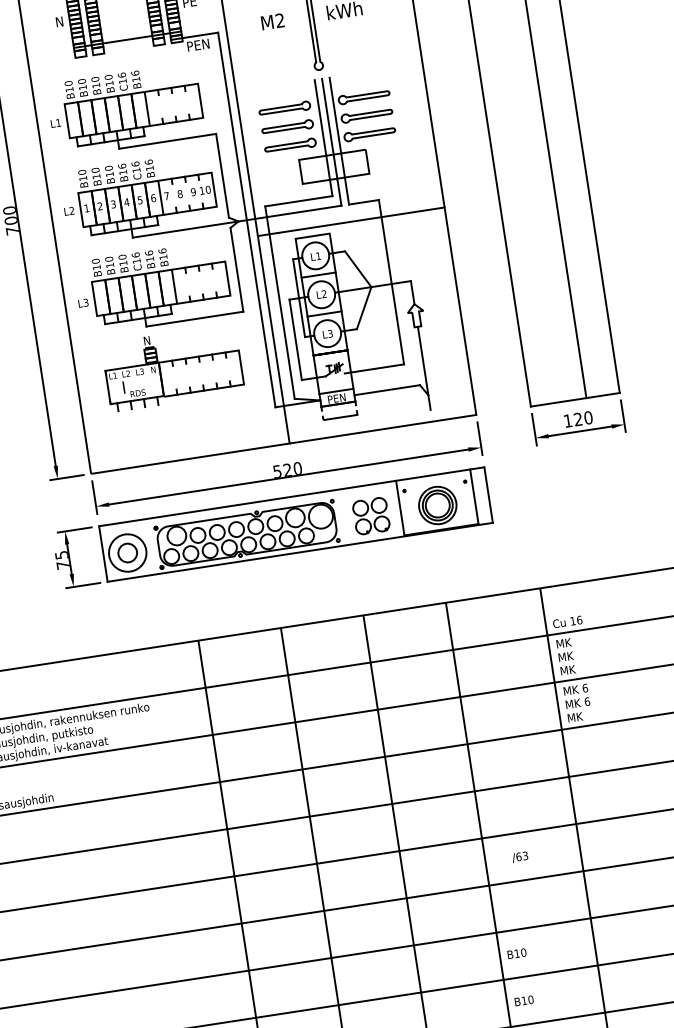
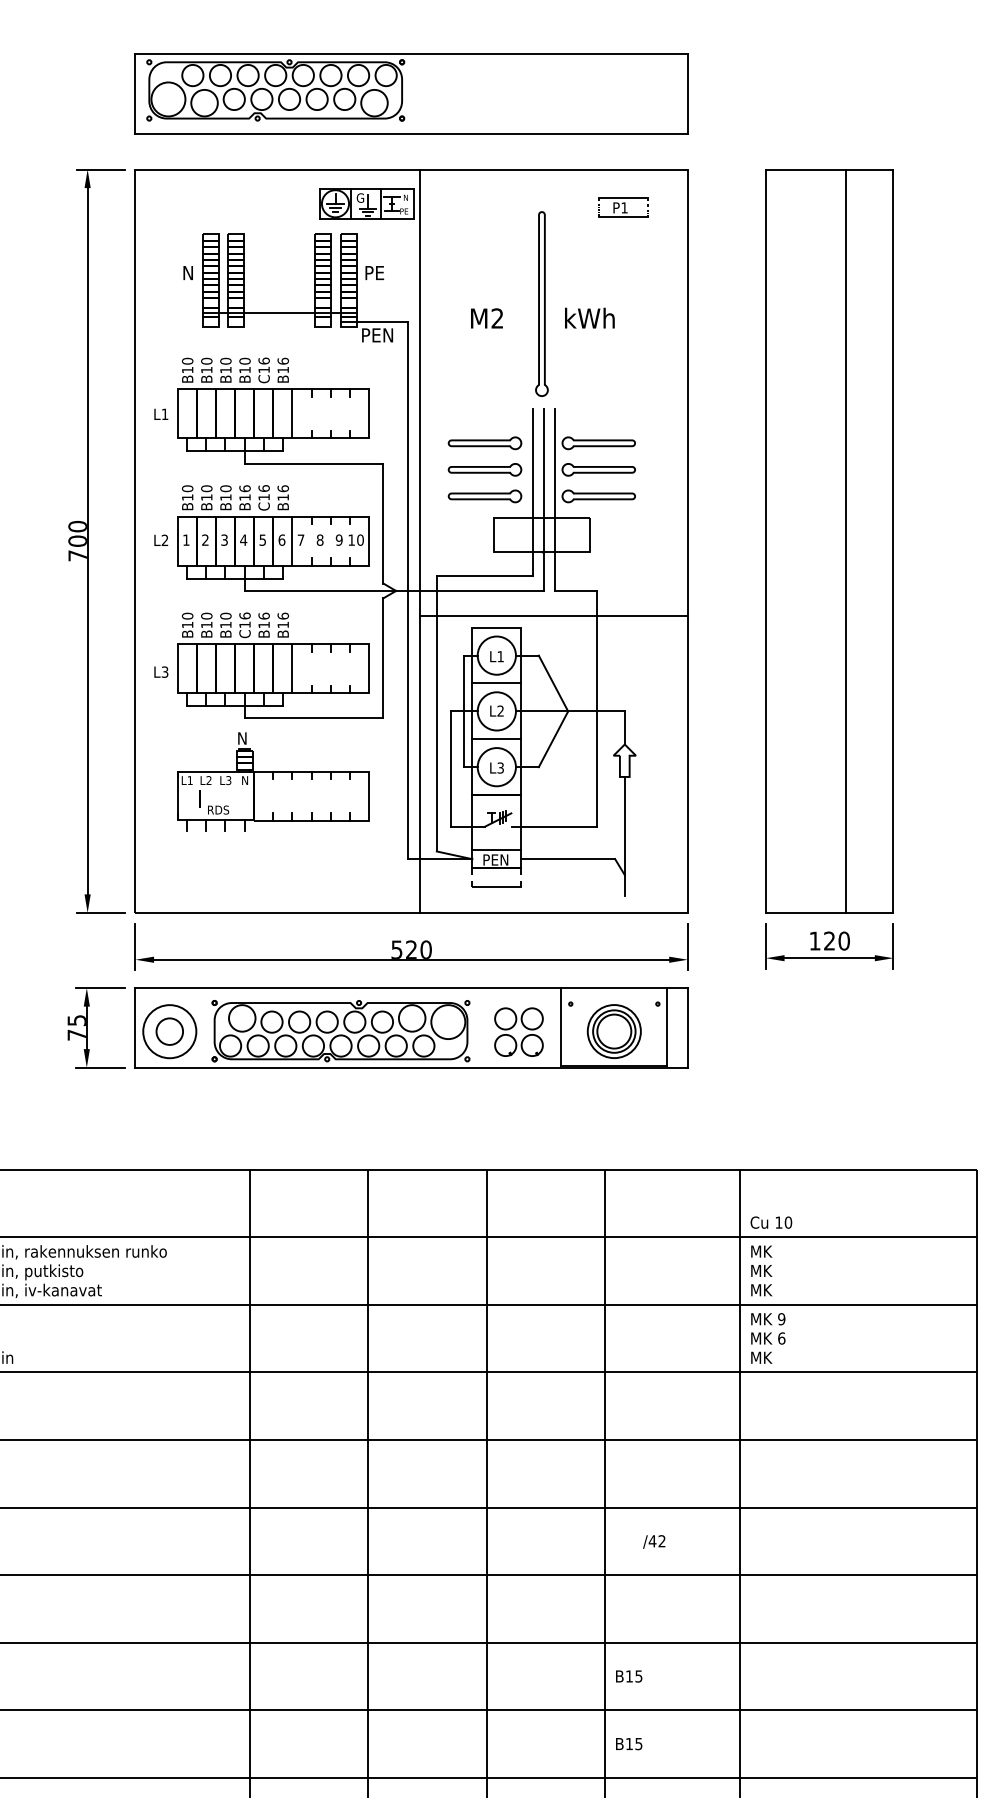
text: (579, 620) -> (788, 1222), 16 -> 10
text: (585, 688) -> (781, 1319), 6 -> 9
text: (521, 856) -> (656, 1541), /63 -> /42
text: (523, 952) -> (638, 1676), B10 -> B15
text: (530, 999) -> (638, 1743), B10 -> B15

